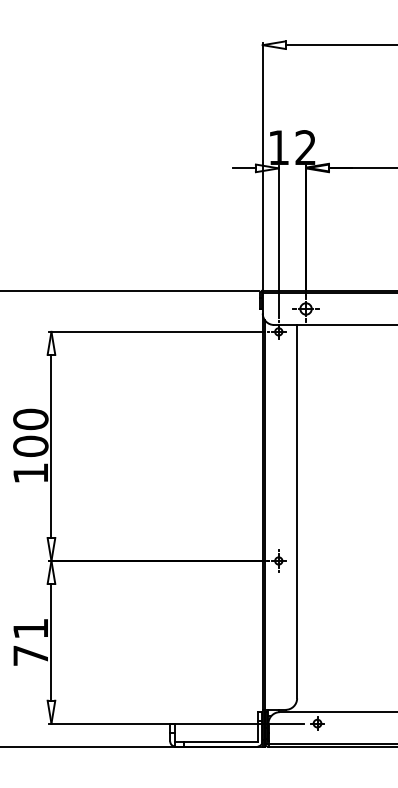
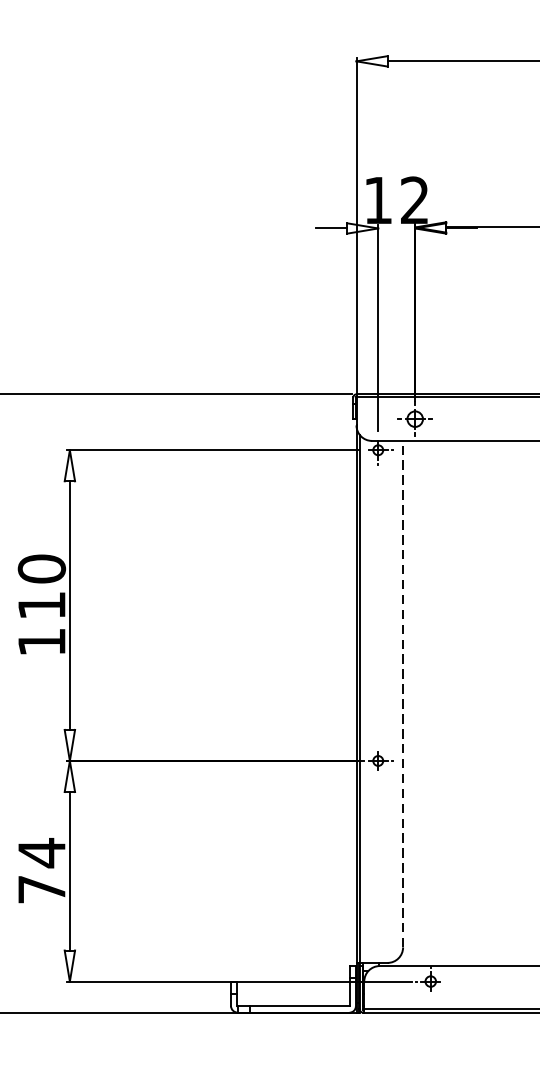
text: (30, 445) -> (41, 604), 100 -> 110
line: (297, 511) -> (403, 693), solid -> dashed
text: (30, 628) -> (41, 852), 71 -> 74

